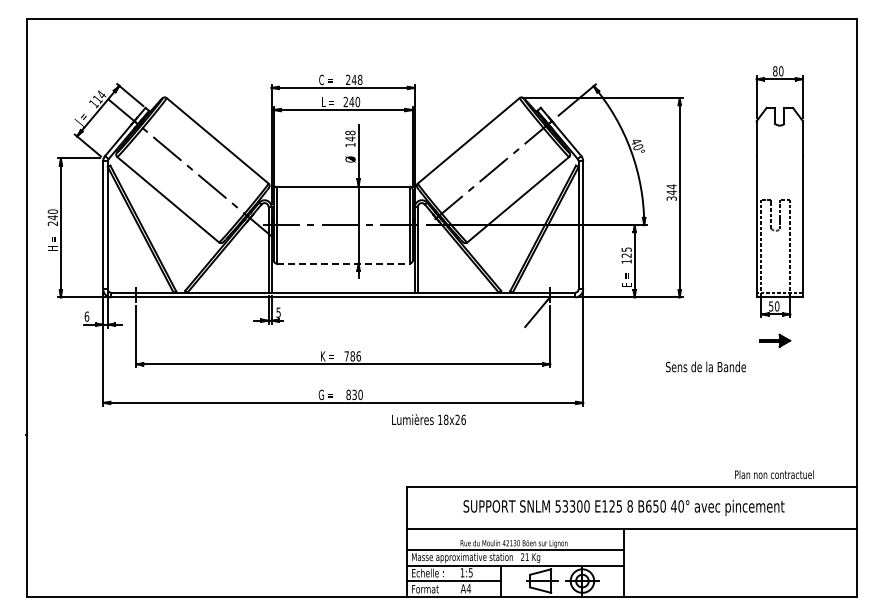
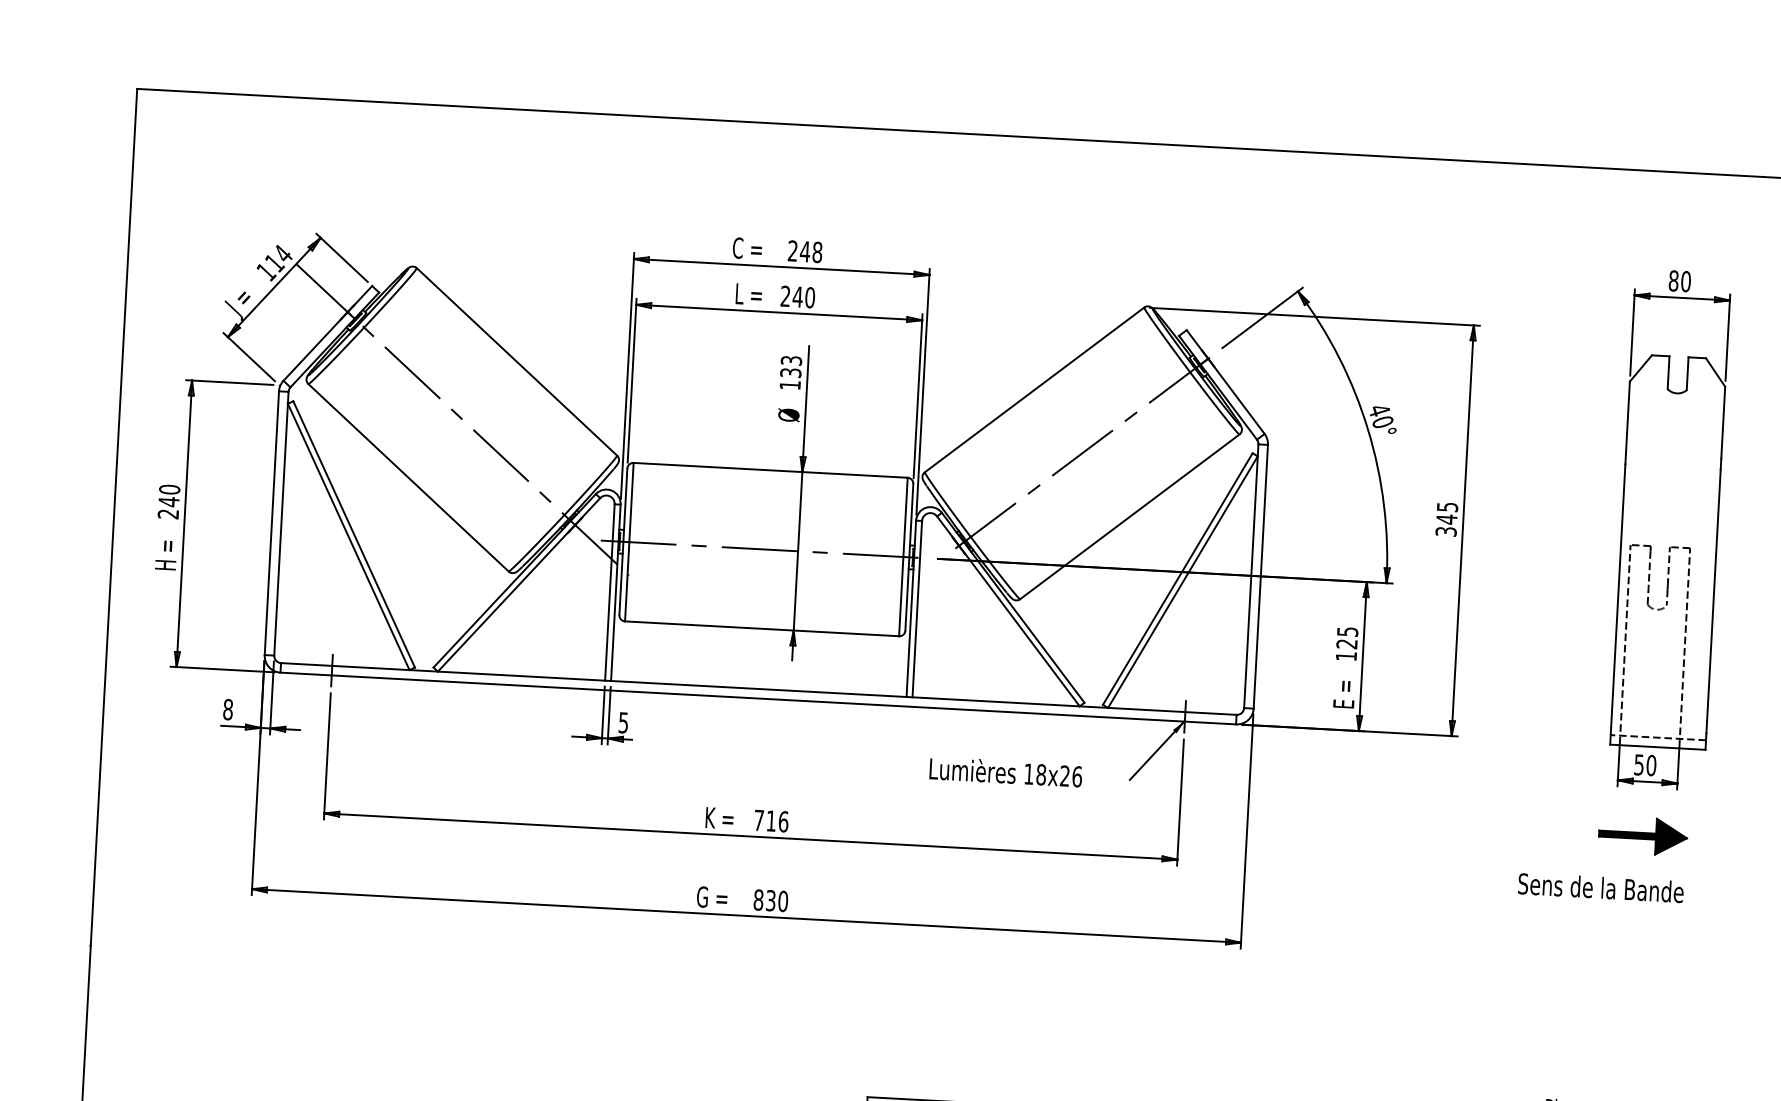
text: (350, 135) -> (791, 365), 148 -> 133
text: (671, 186) -> (1447, 506), 344 -> 345
line: (343, 263) -> (762, 628), dashed -> solid
text: (86, 316) -> (227, 709), 6 -> 8
part: (775, 340) -> (1644, 835), size x1.43
text: (352, 356) -> (770, 821), 786 -> 716
text: (705, 366) -> (1600, 886), moved
text: (428, 419) -> (1004, 772), moved

